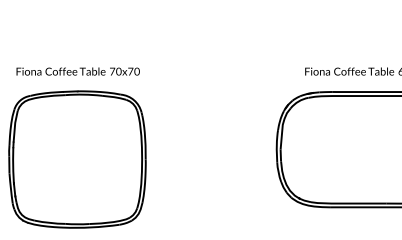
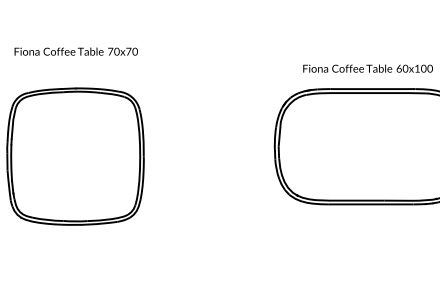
text: (77, 71) -> (75, 51), moved

